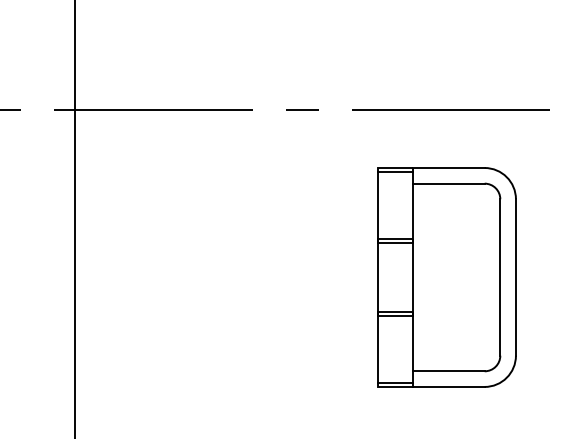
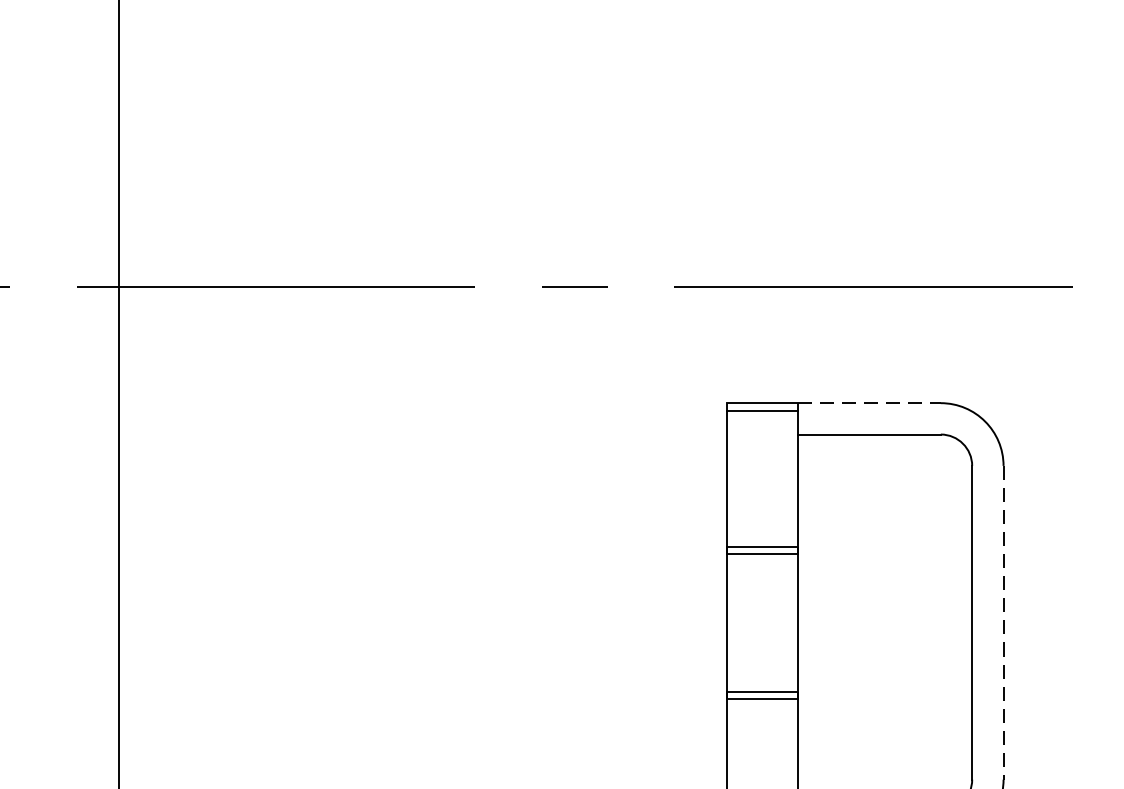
line: (449, 168) -> (870, 404), solid -> dashed
line: (515, 277) -> (1002, 622), solid -> dashed

